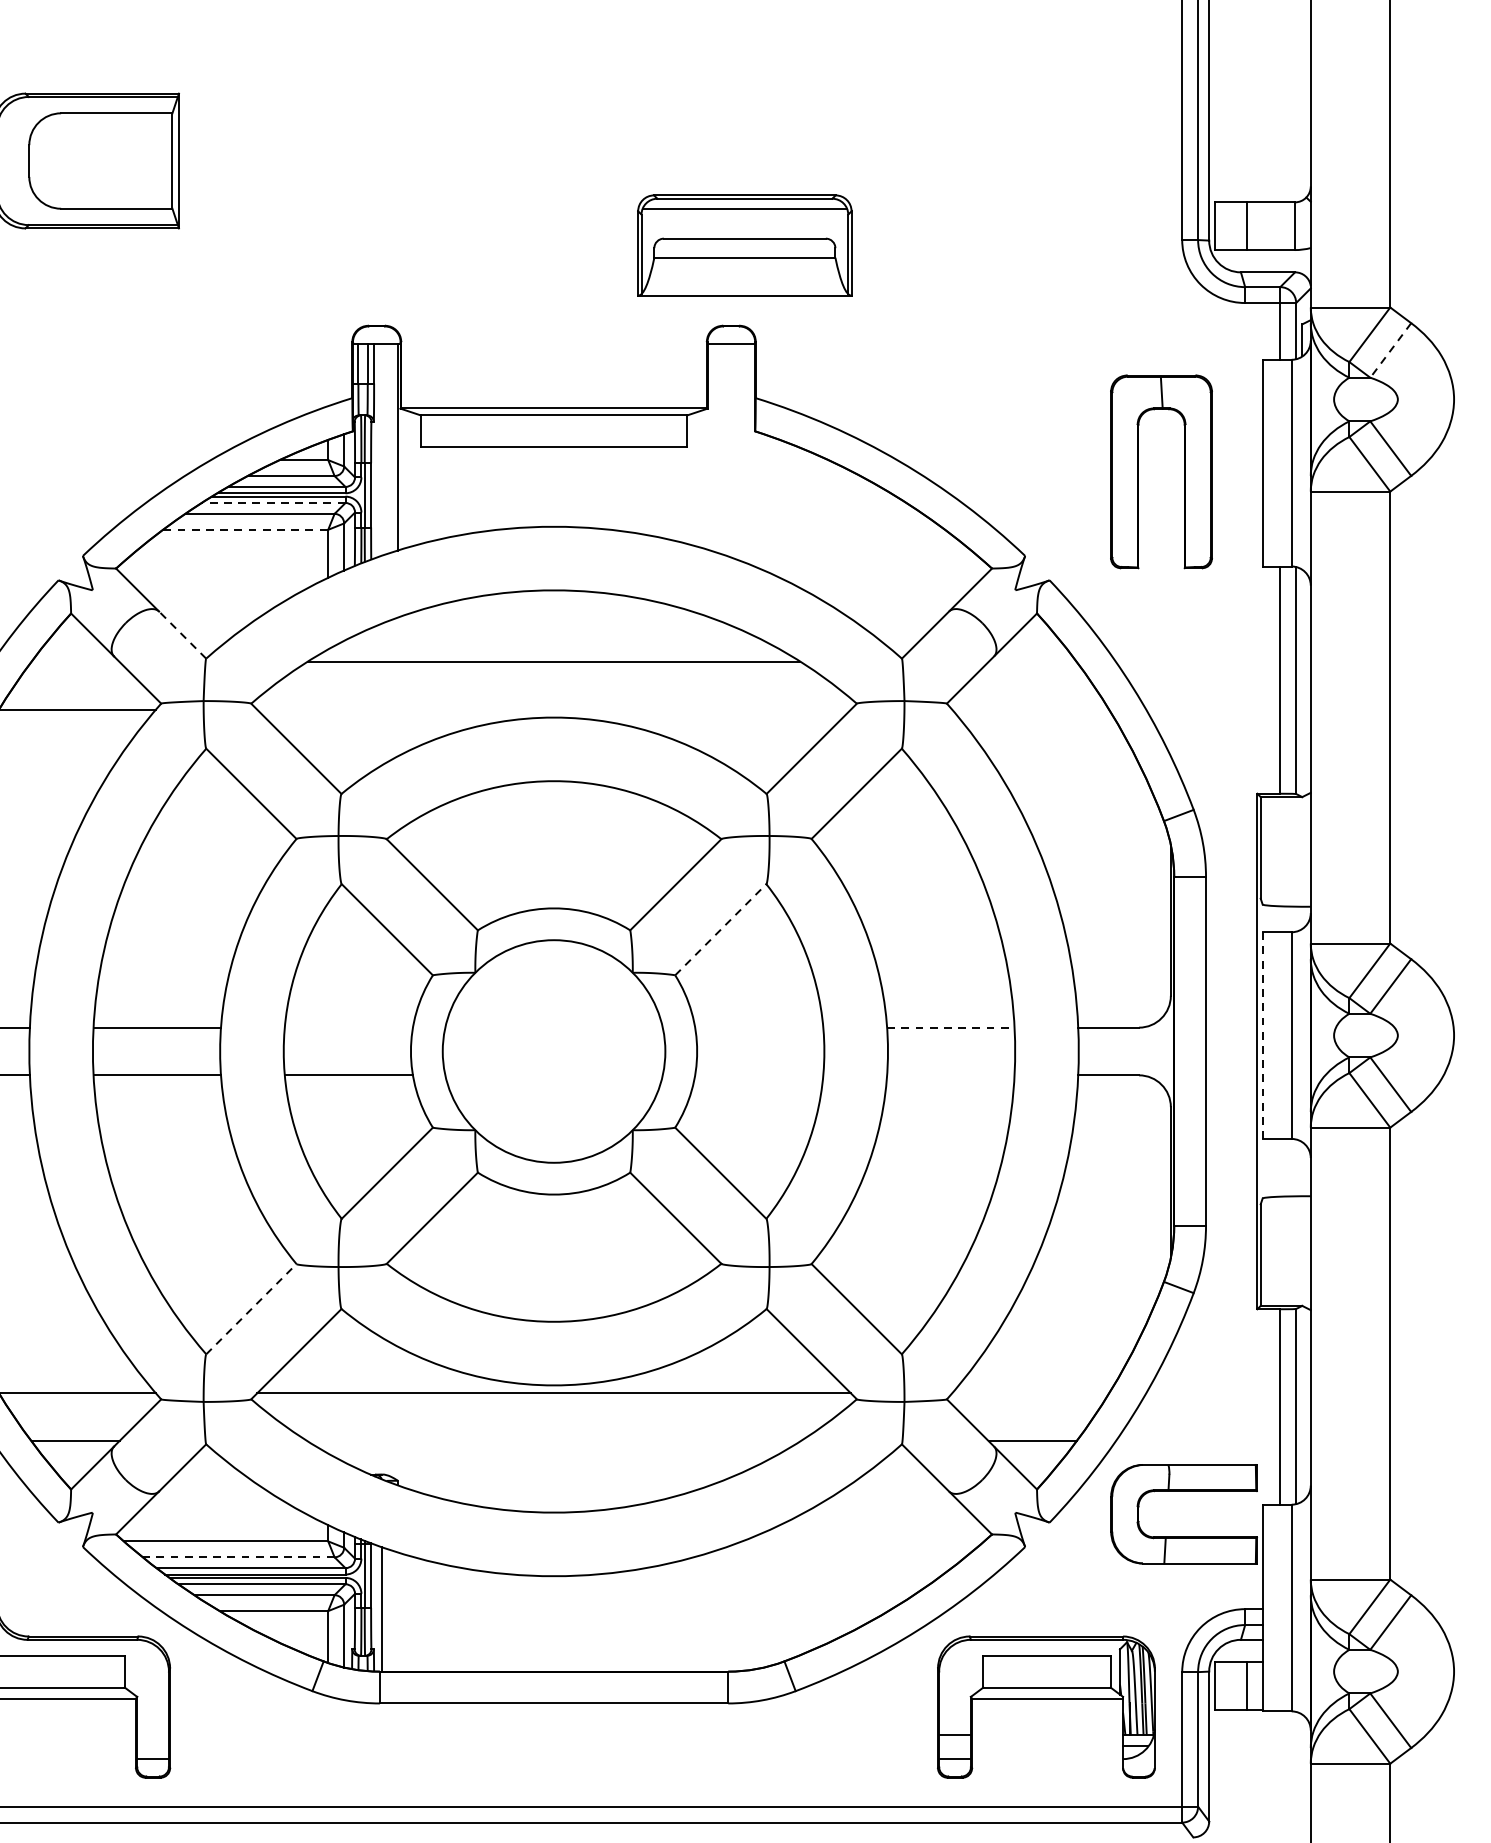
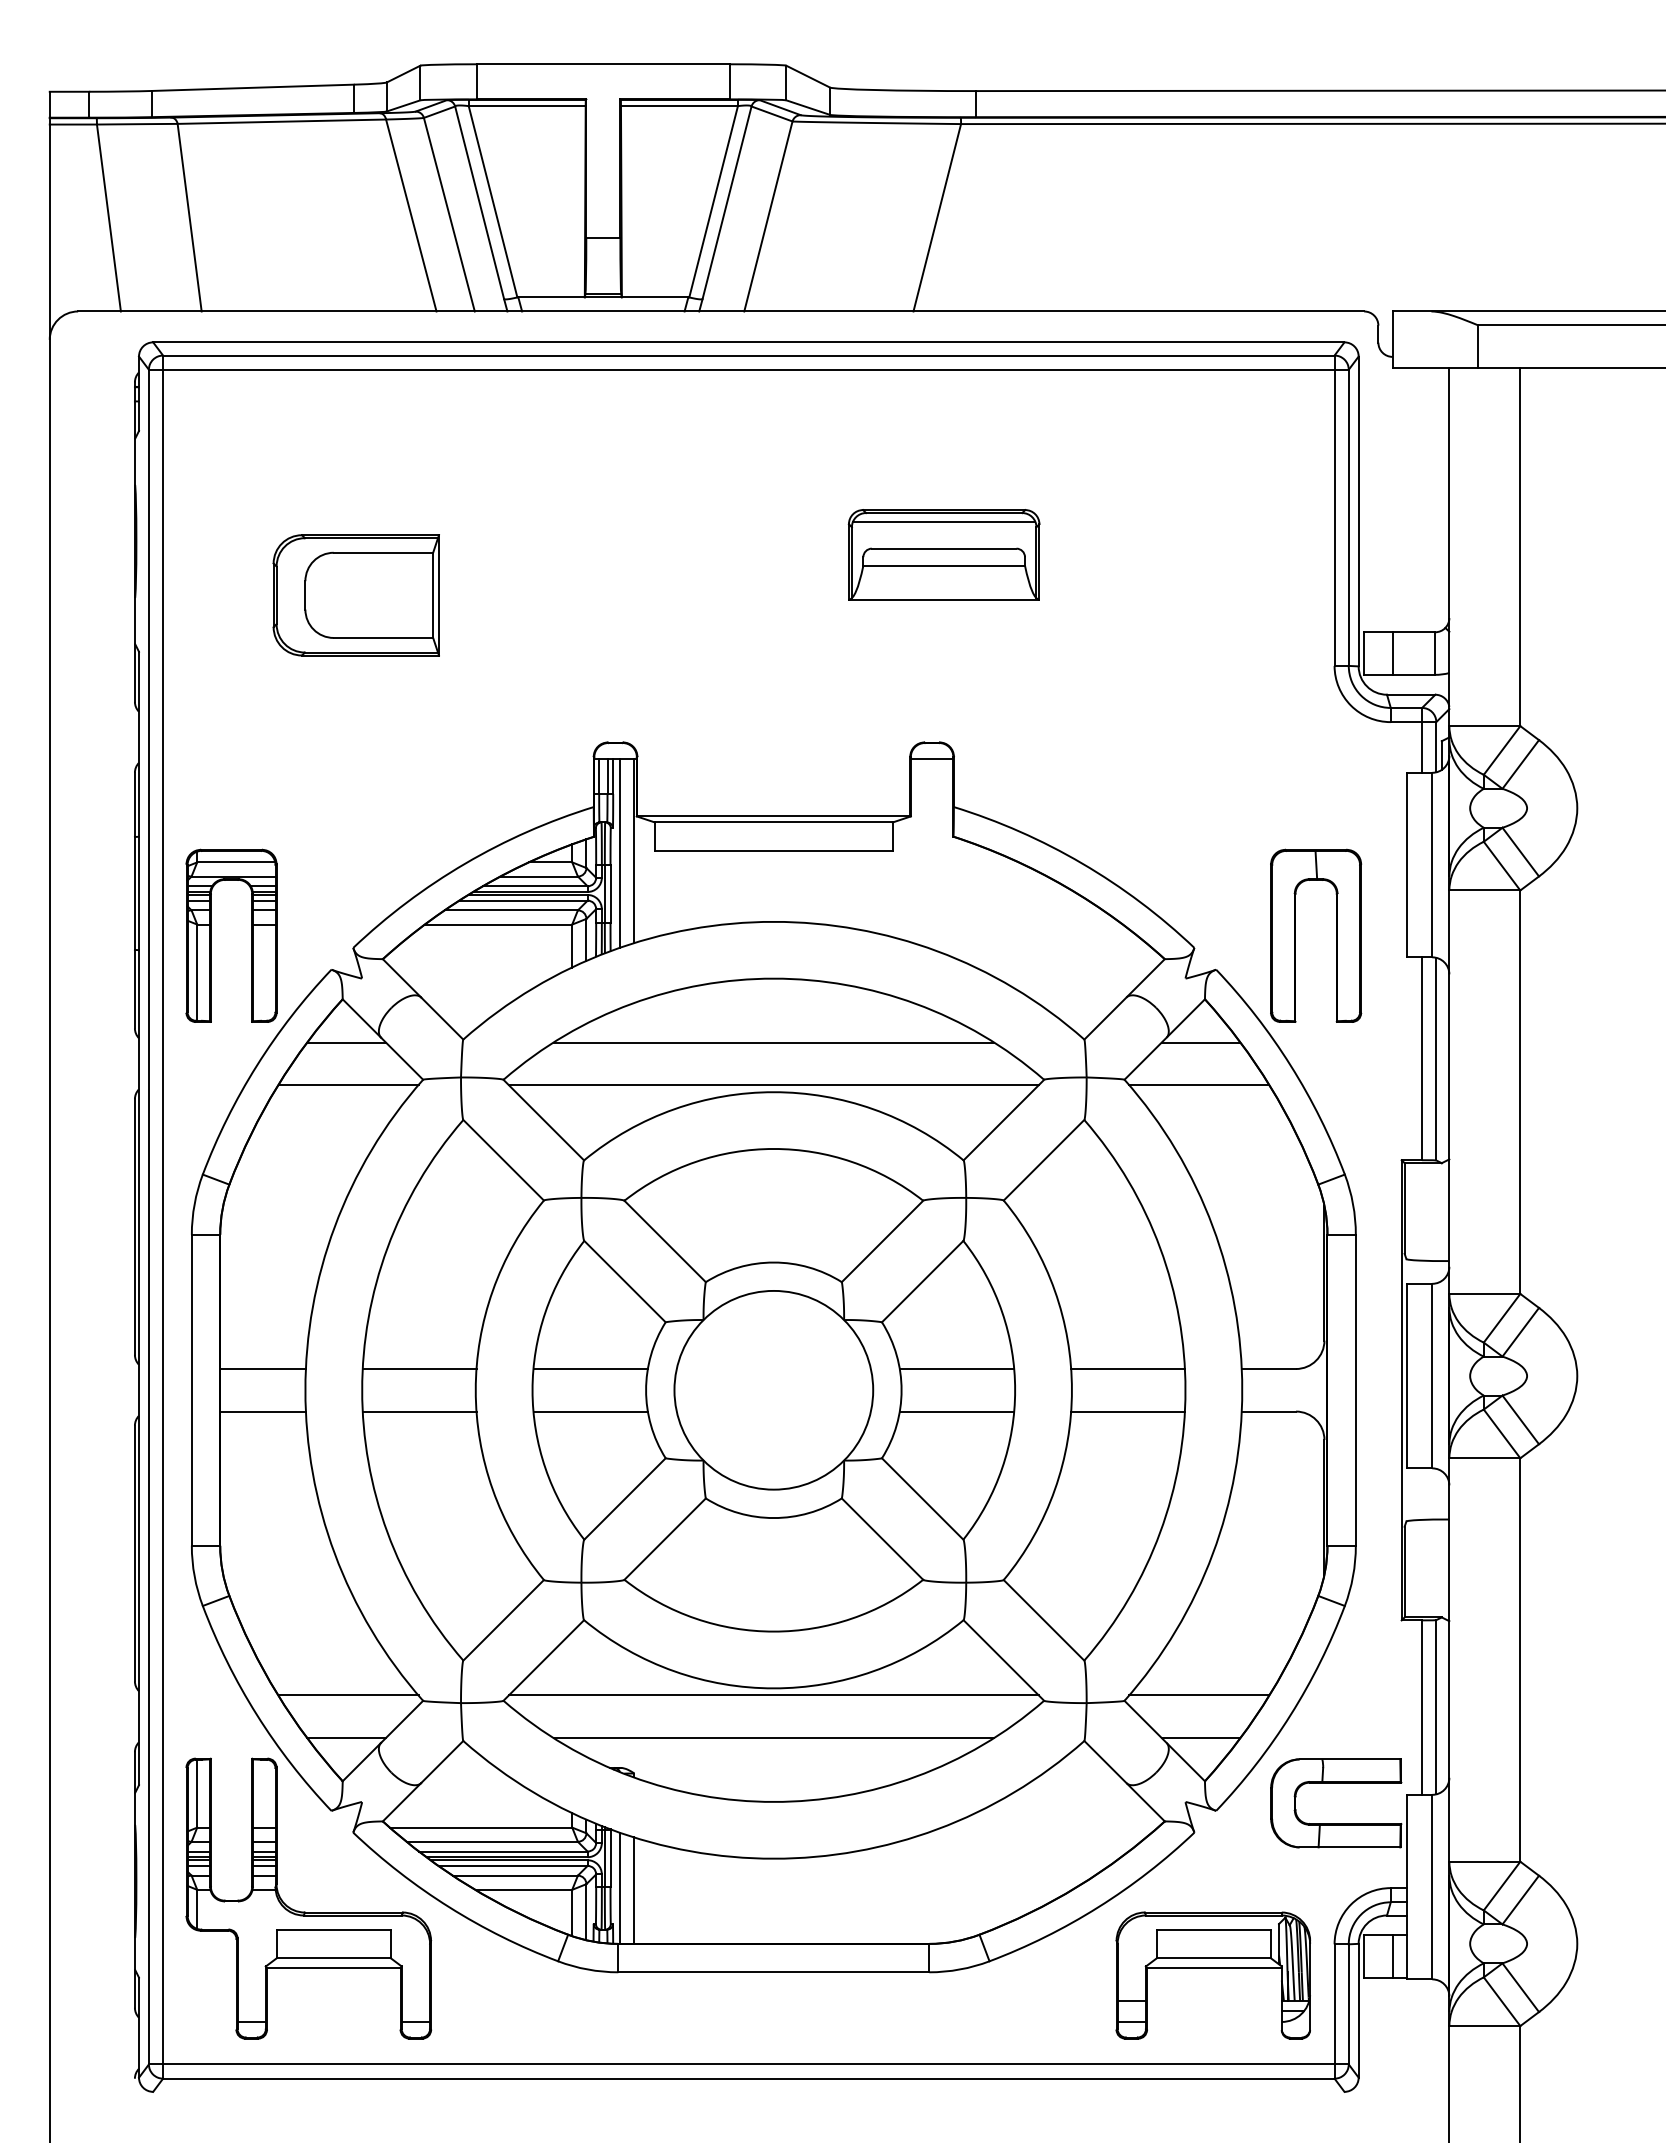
part: (744, 245) -> (943, 554), moved
line: (1390, 350) -> (1520, 764), dashed -> solid
line: (382, 449) -> (620, 852), added
part: (1184, 471) -> (1336, 935), moved
line: (273, 502) -> (523, 900), dashed -> solid
line: (245, 529) -> (498, 924), dashed -> solid
line: (182, 635) -> (442, 1018), dashed -> solid
line: (75, 661) -> (346, 1042), added
line: (1032, 661) -> (1200, 1042), added
line: (553, 710) -> (773, 1085), added
line: (1029, 710) -> (1198, 1085), added
line: (720, 929) -> (922, 1281), dashed -> solid
line: (348, 1028) -> (590, 1369), added
line: (758, 1028) -> (956, 1369), added
line: (950, 1028) -> (1127, 1369), dashed -> solid
line: (1262, 1034) -> (1406, 1375), dashed -> solid
line: (758, 1075) -> (956, 1411), added
line: (950, 1075) -> (1127, 1411), added
line: (251, 1309) -> (503, 1620), dashed -> solid
line: (1029, 1393) -> (1198, 1695), added
line: (553, 1441) -> (773, 1738), added
line: (238, 1556) -> (492, 1841), dashed -> solid
line: (397, 1611) -> (634, 1890), added

